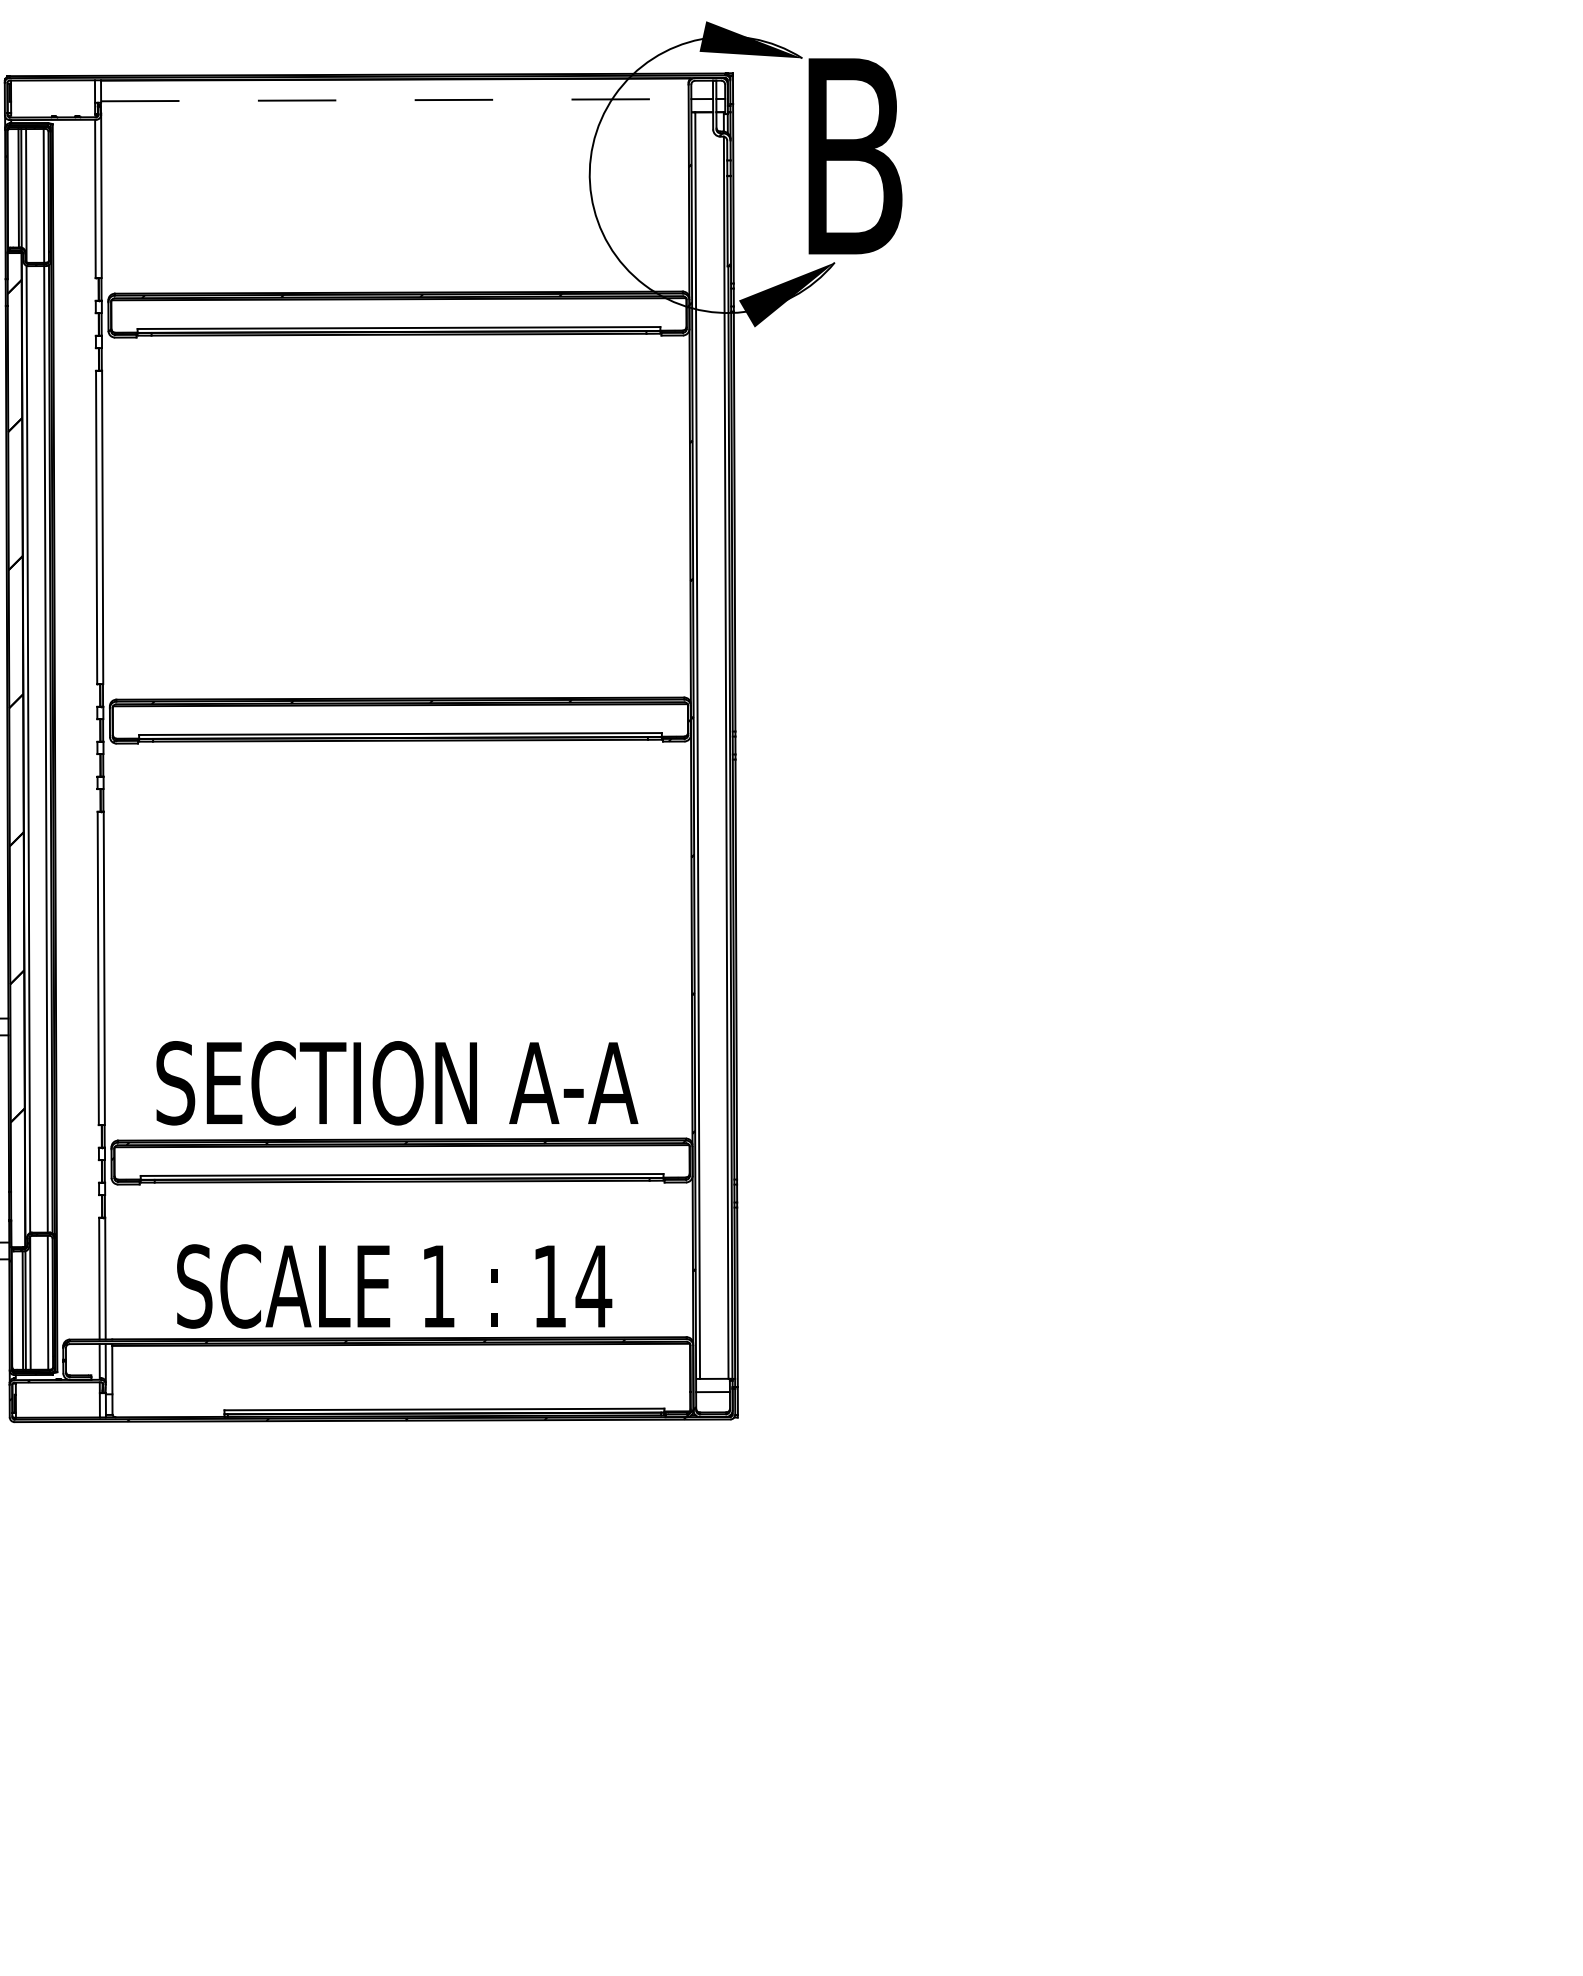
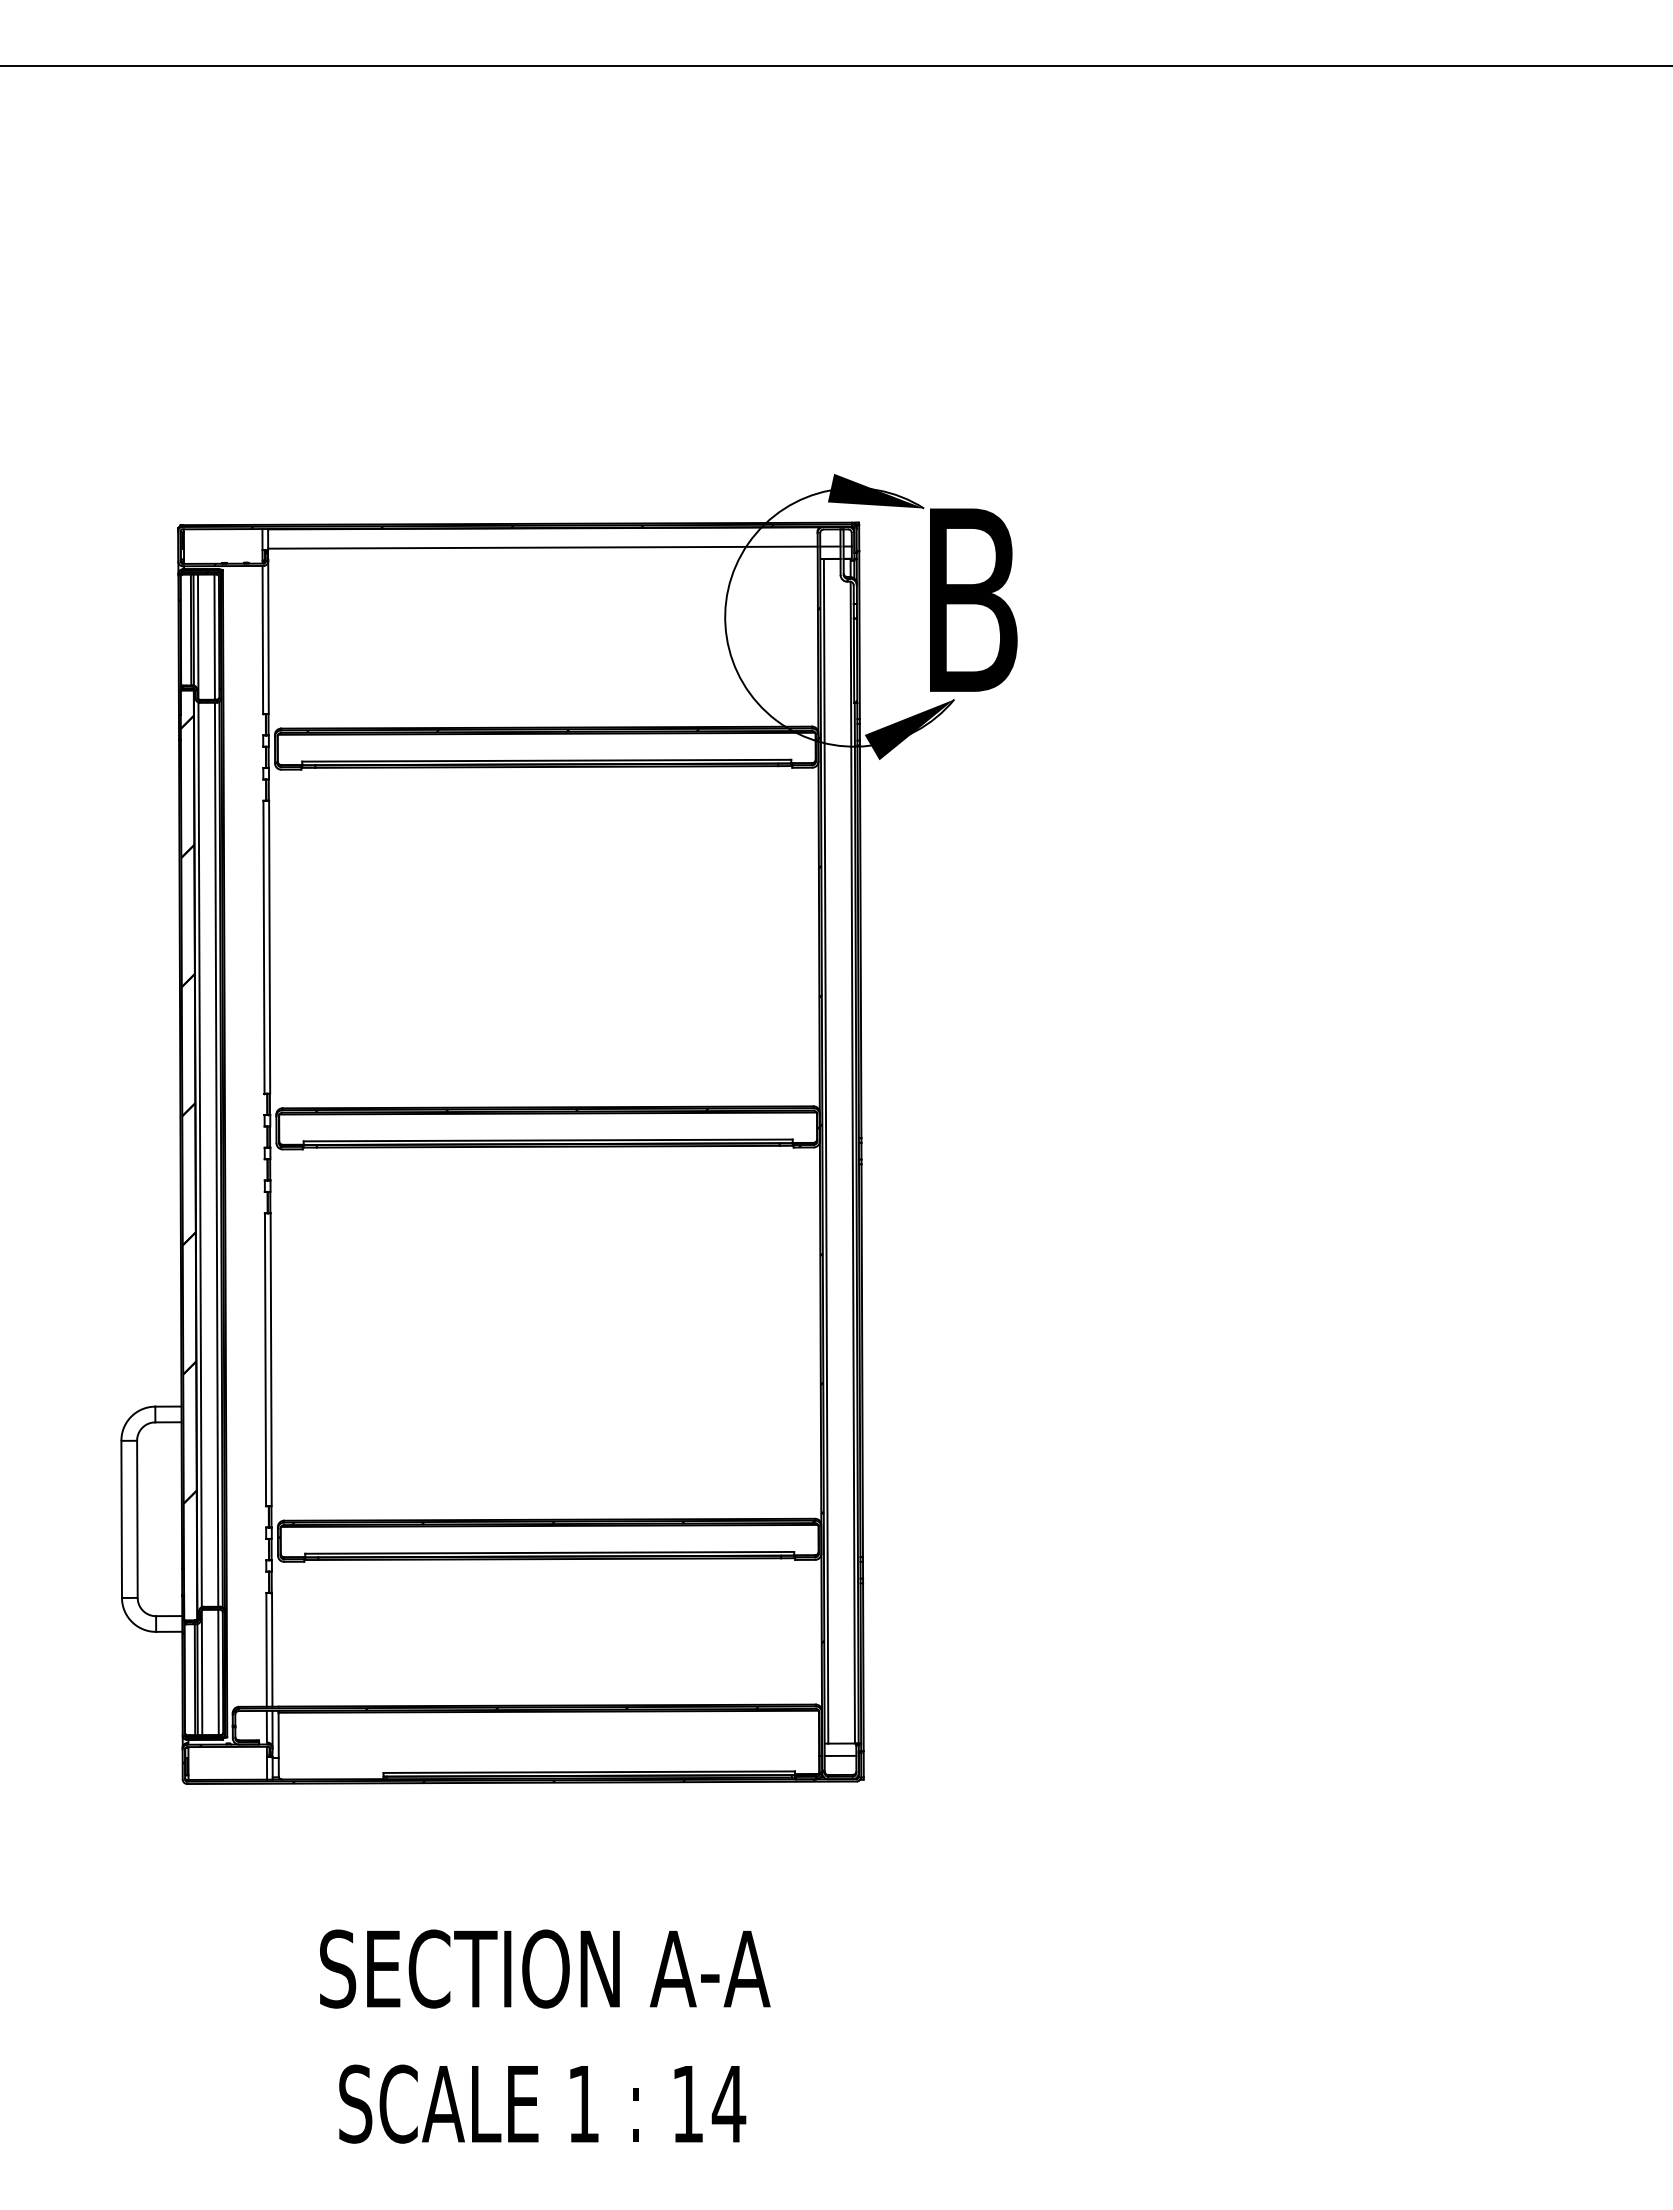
hatch: (342, 97) -> (493, 545), added
line: (394, 100) -> (542, 547), dashed -> solid
text: (397, 1082) -> (545, 1968), moved
text: (394, 1285) -> (542, 2103), moved

